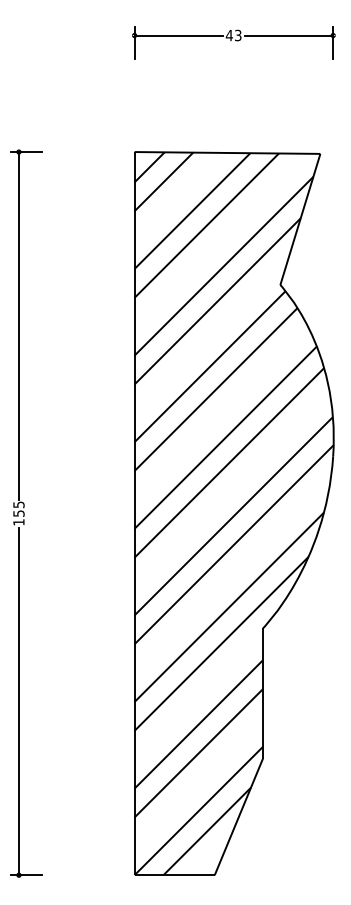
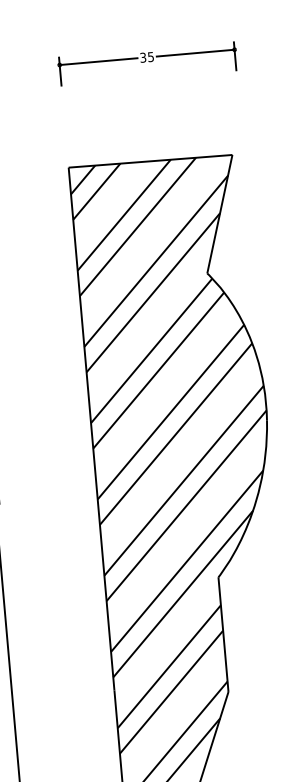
text: (233, 35) -> (146, 57), 43 -> 35

